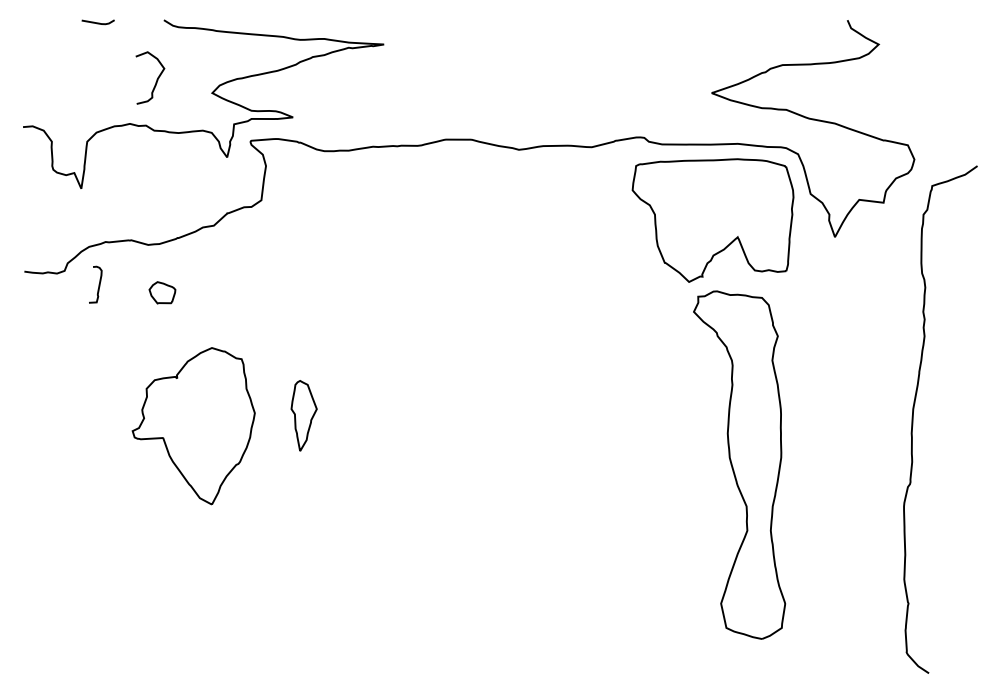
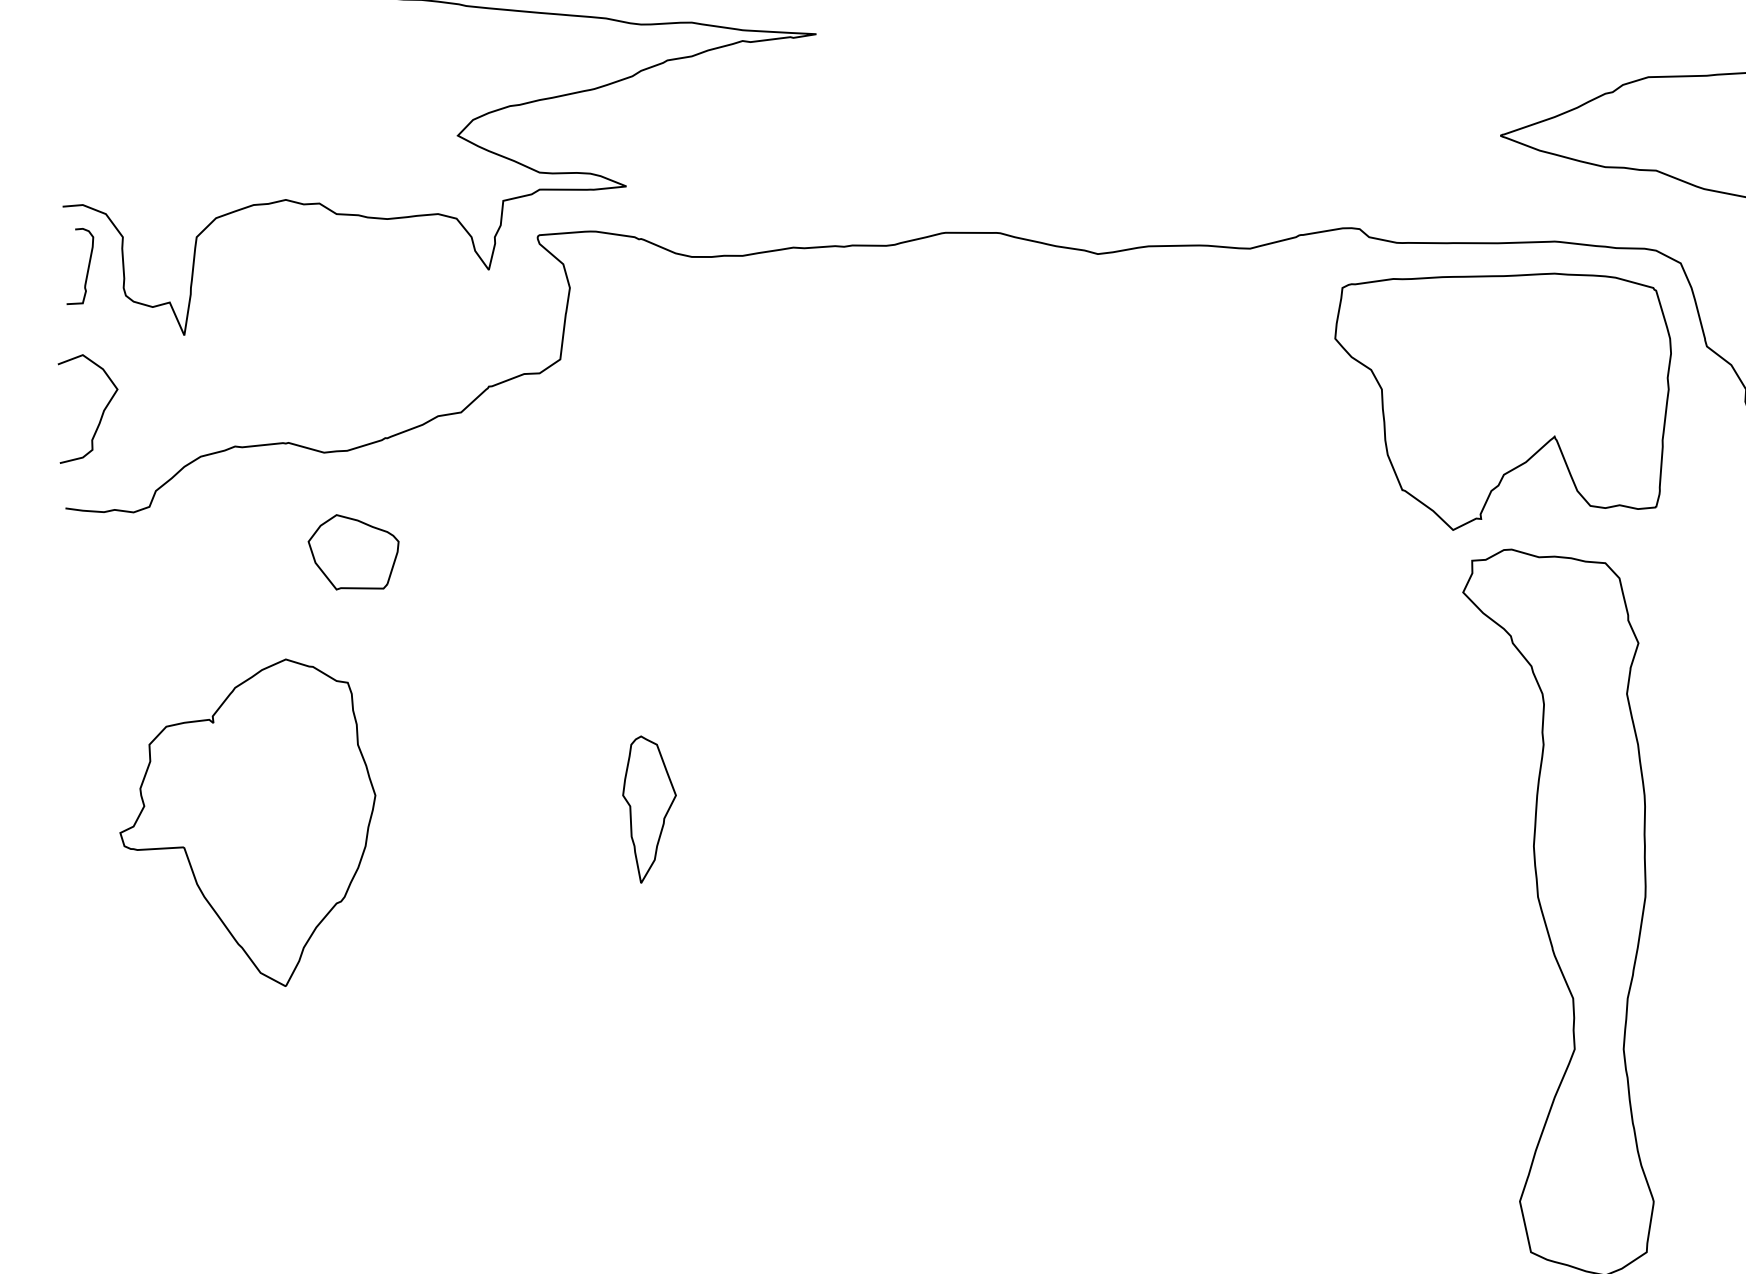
curve: (156, 79) -> (101, 412), moved
curve: (98, 284) -> (86, 265), moved
part: (162, 292) -> (353, 551), size x1.67
part: (193, 426) -> (247, 823), moved

